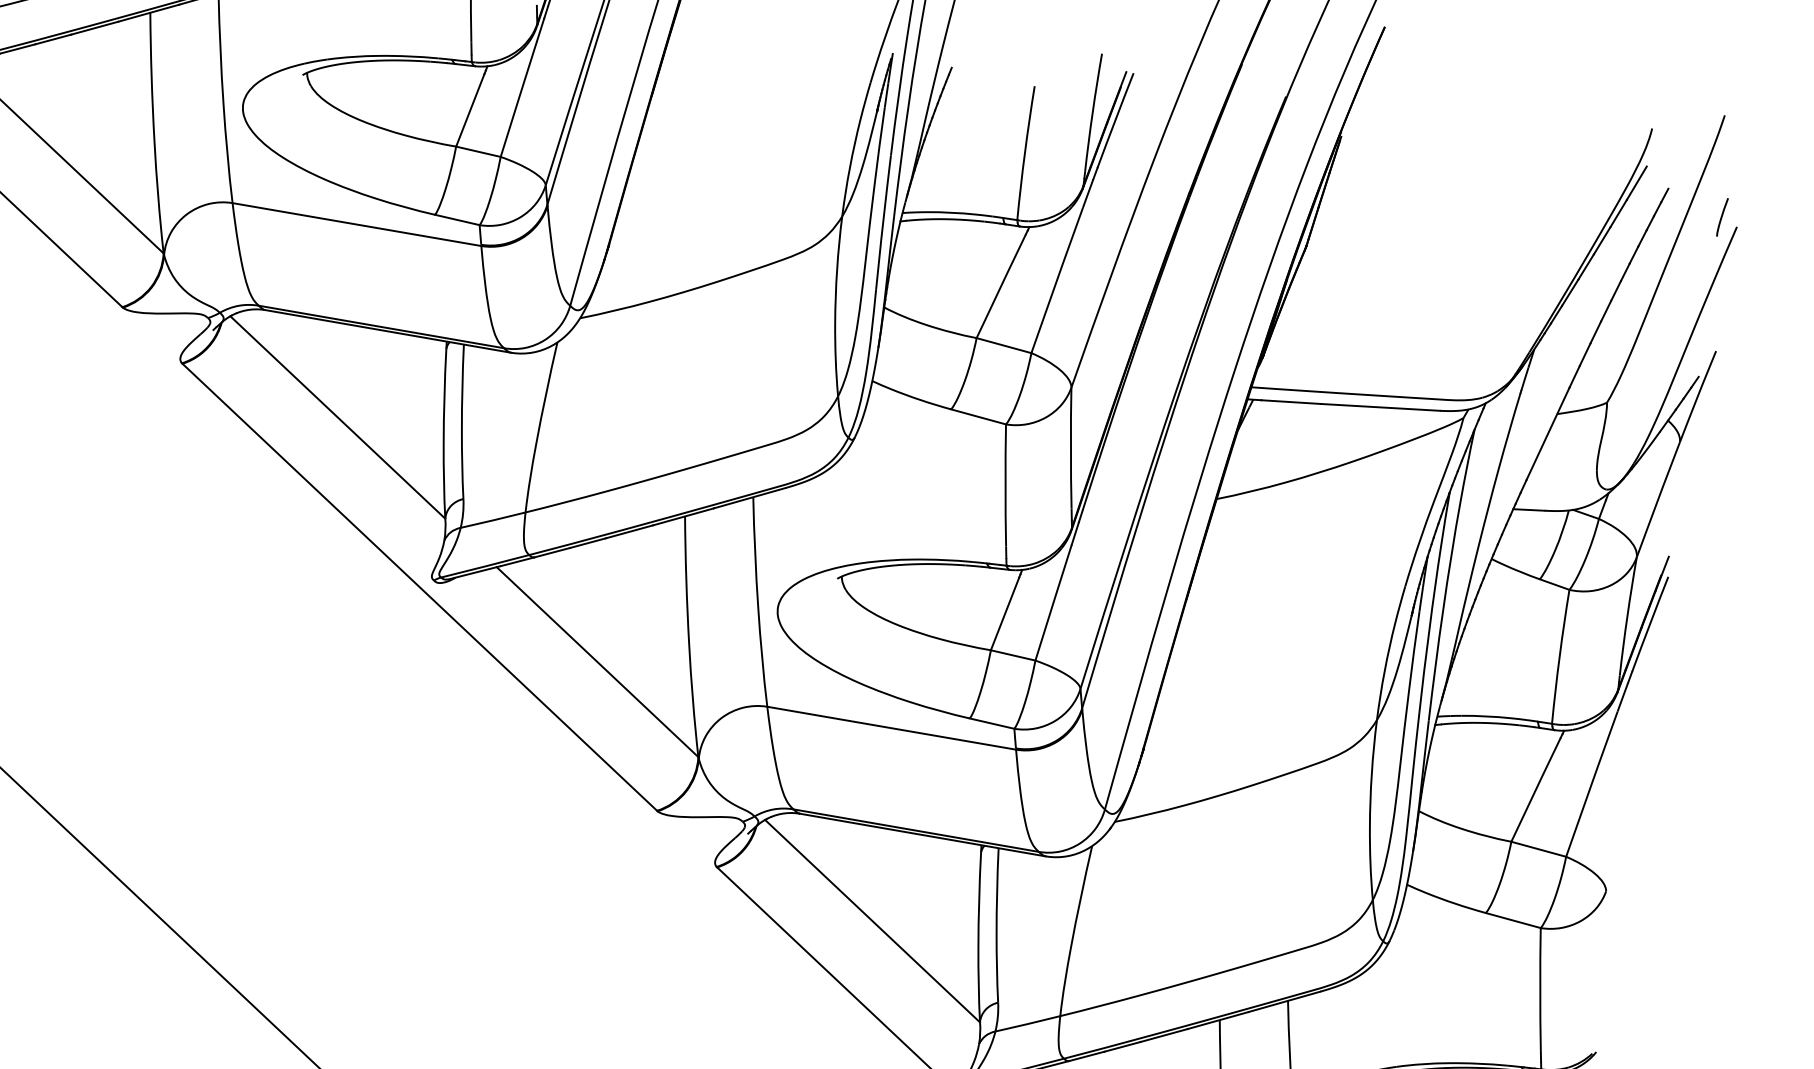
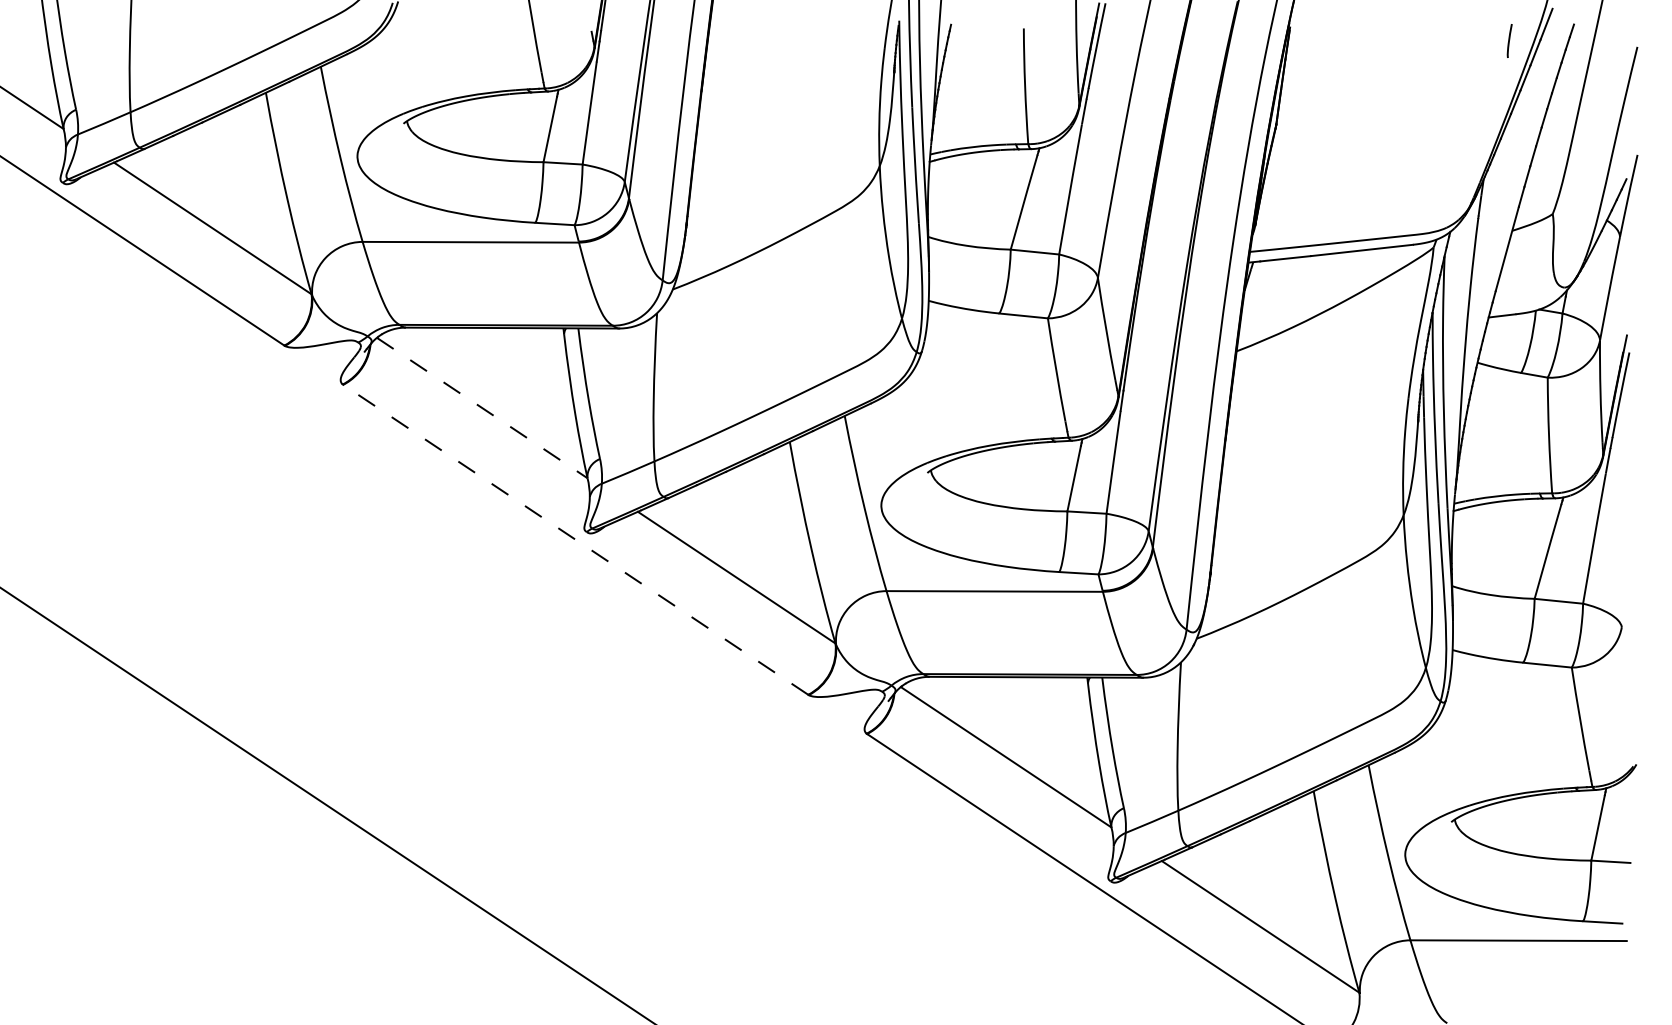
line: (1722, 216) -> (1509, 40), moved
line: (338, 418) -> (482, 408), solid -> dashed
line: (419, 586) -> (575, 539), solid -> dashed

